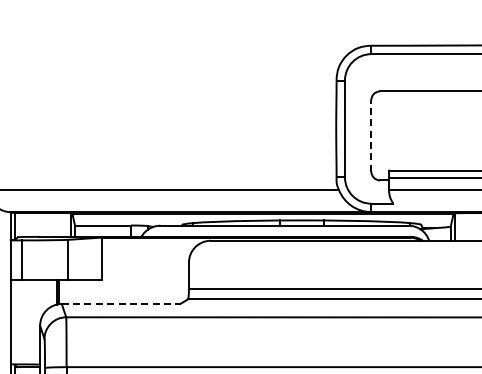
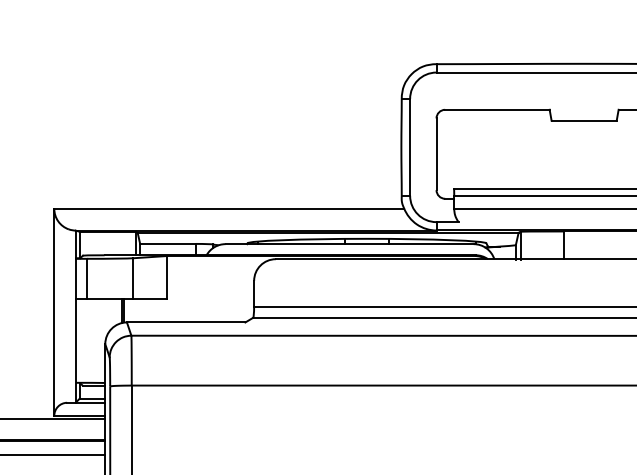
line: (371, 136) -> (436, 154), dashed -> solid
line: (121, 304) -> (186, 322), dashed -> solid

